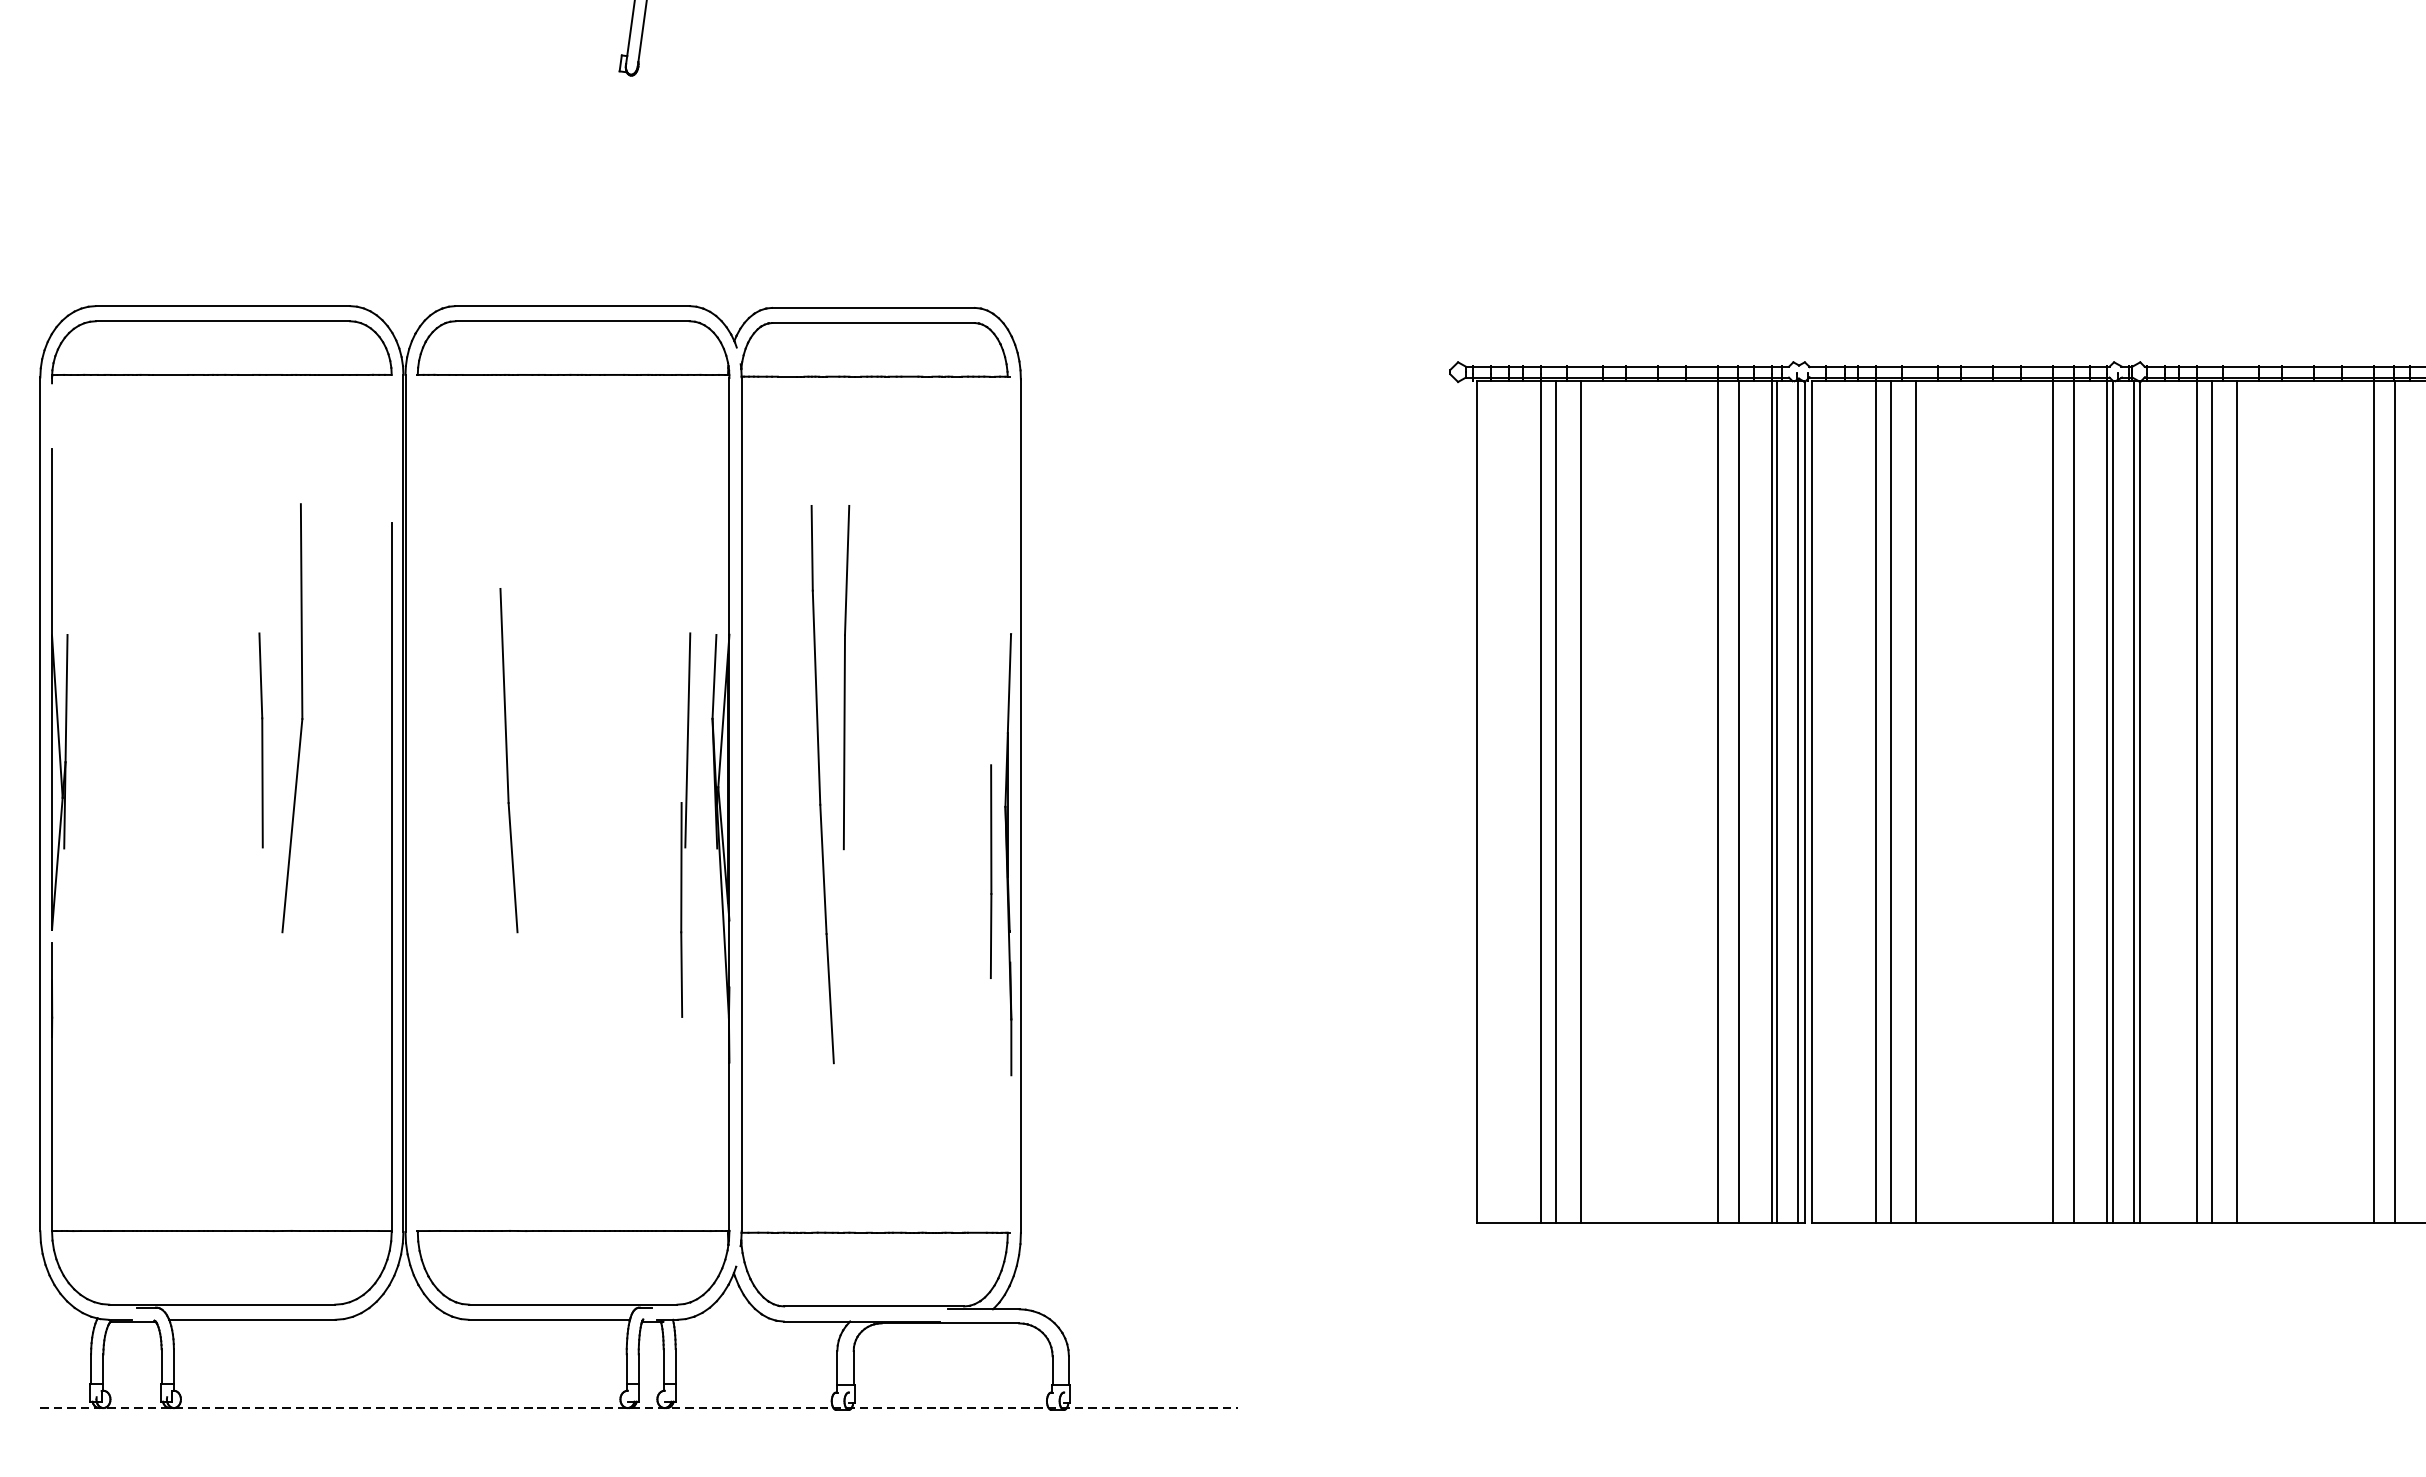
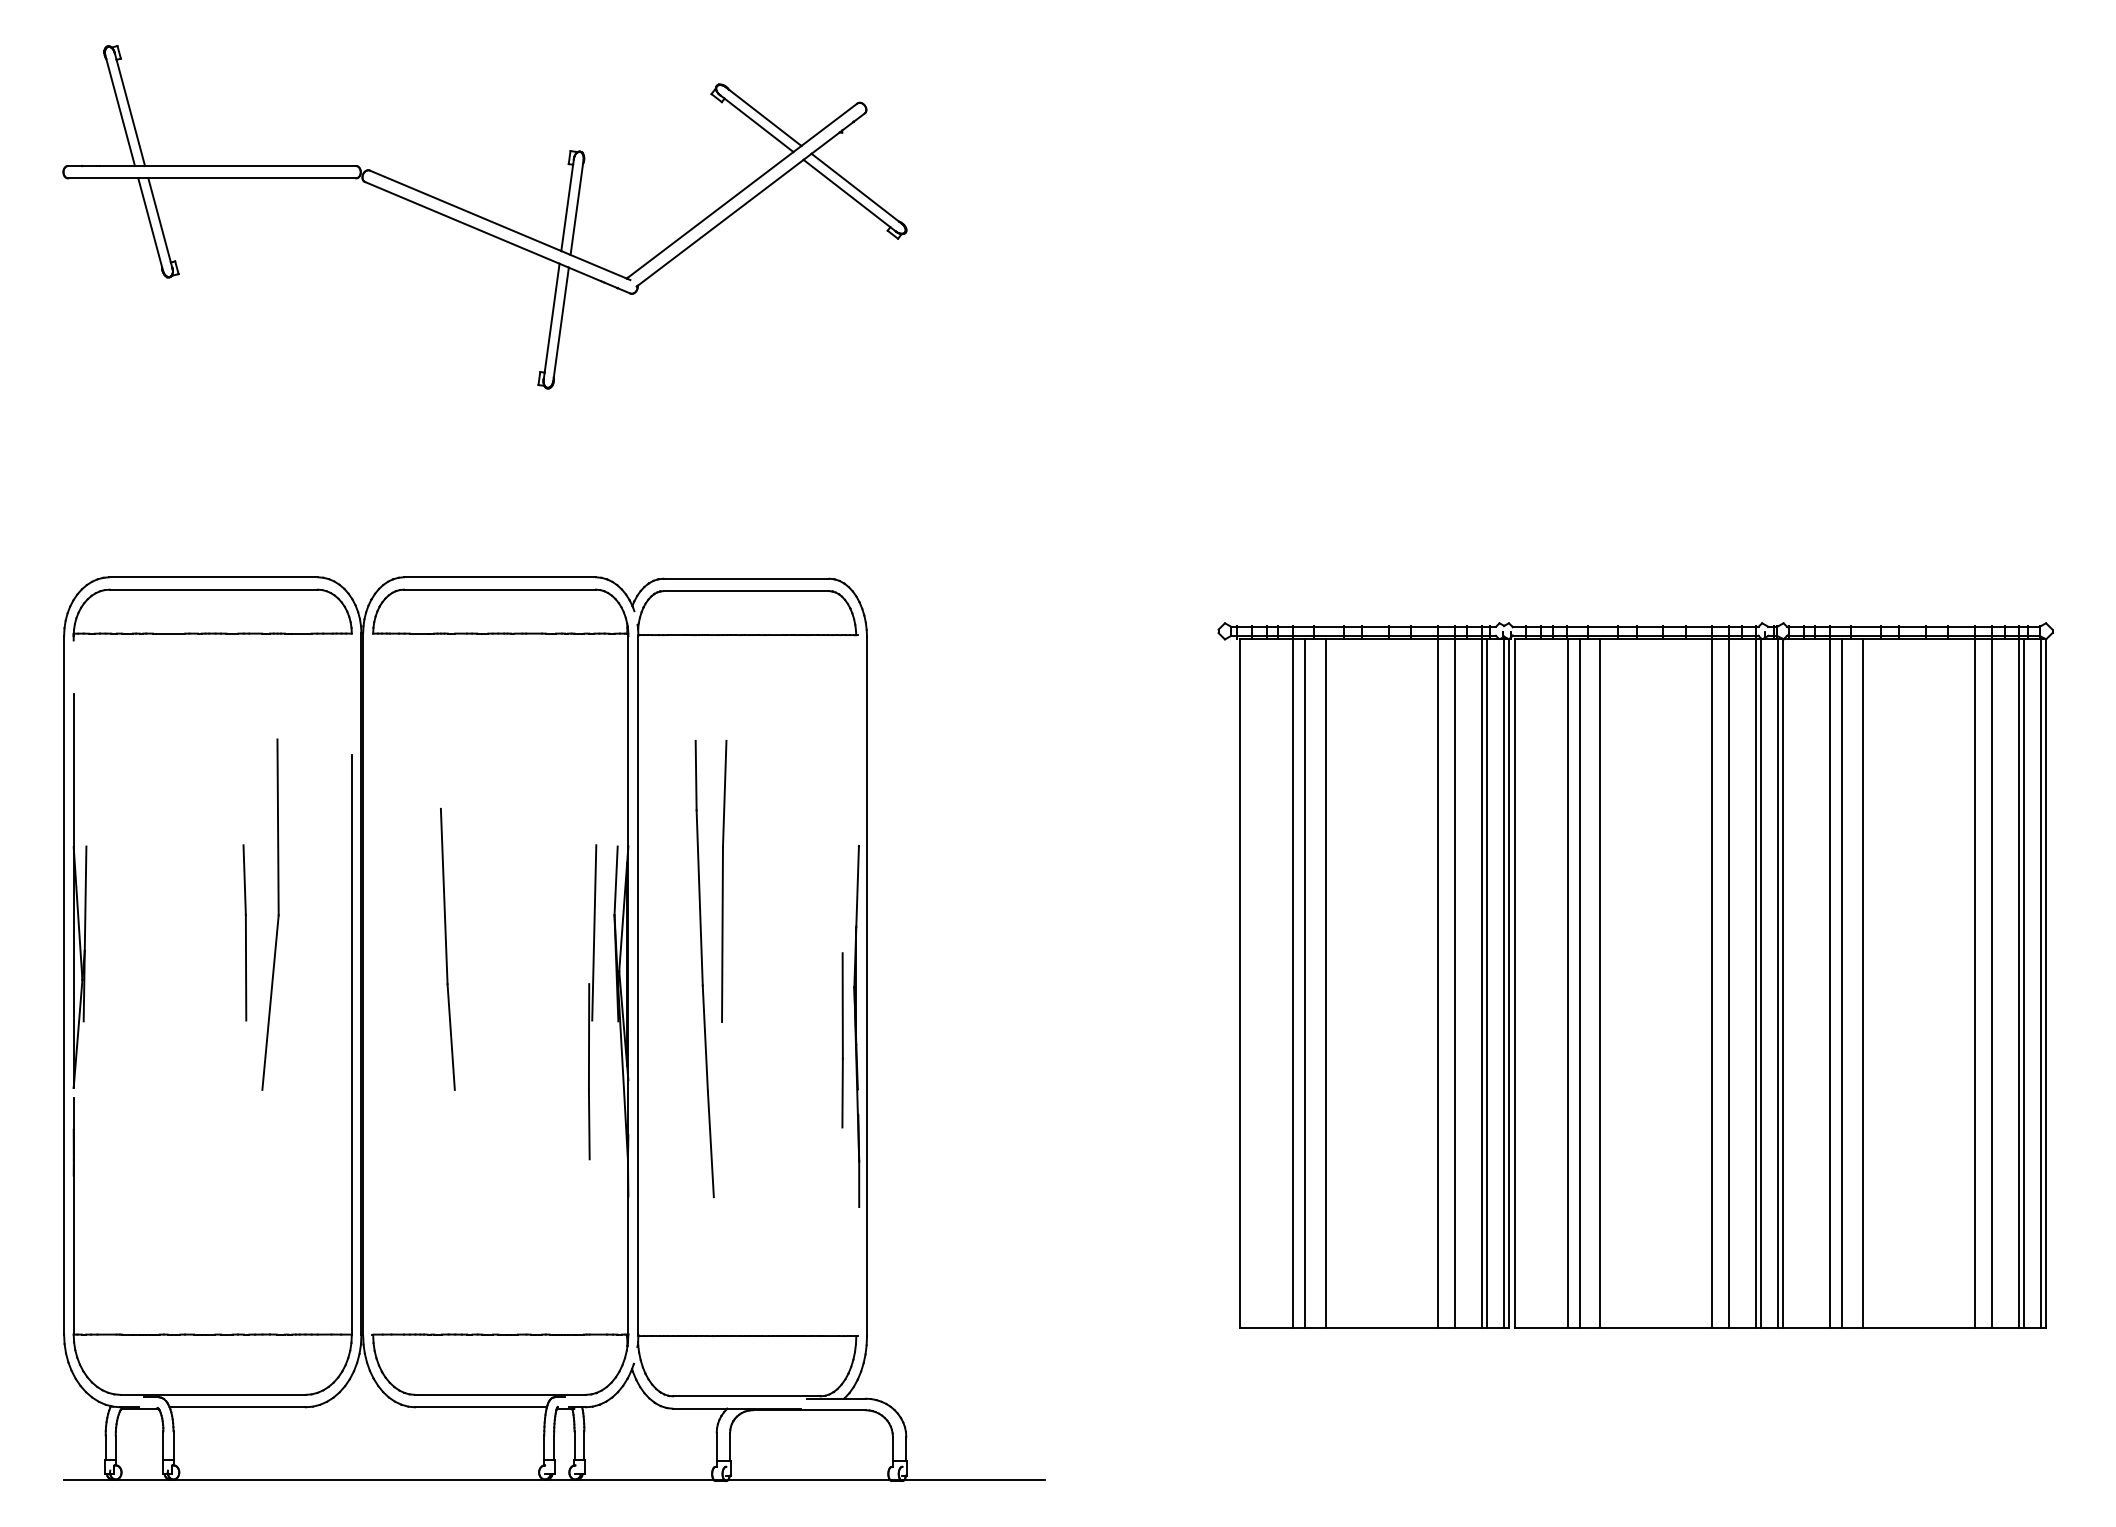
line: (640, 1408) -> (555, 1479), dashed -> solid

